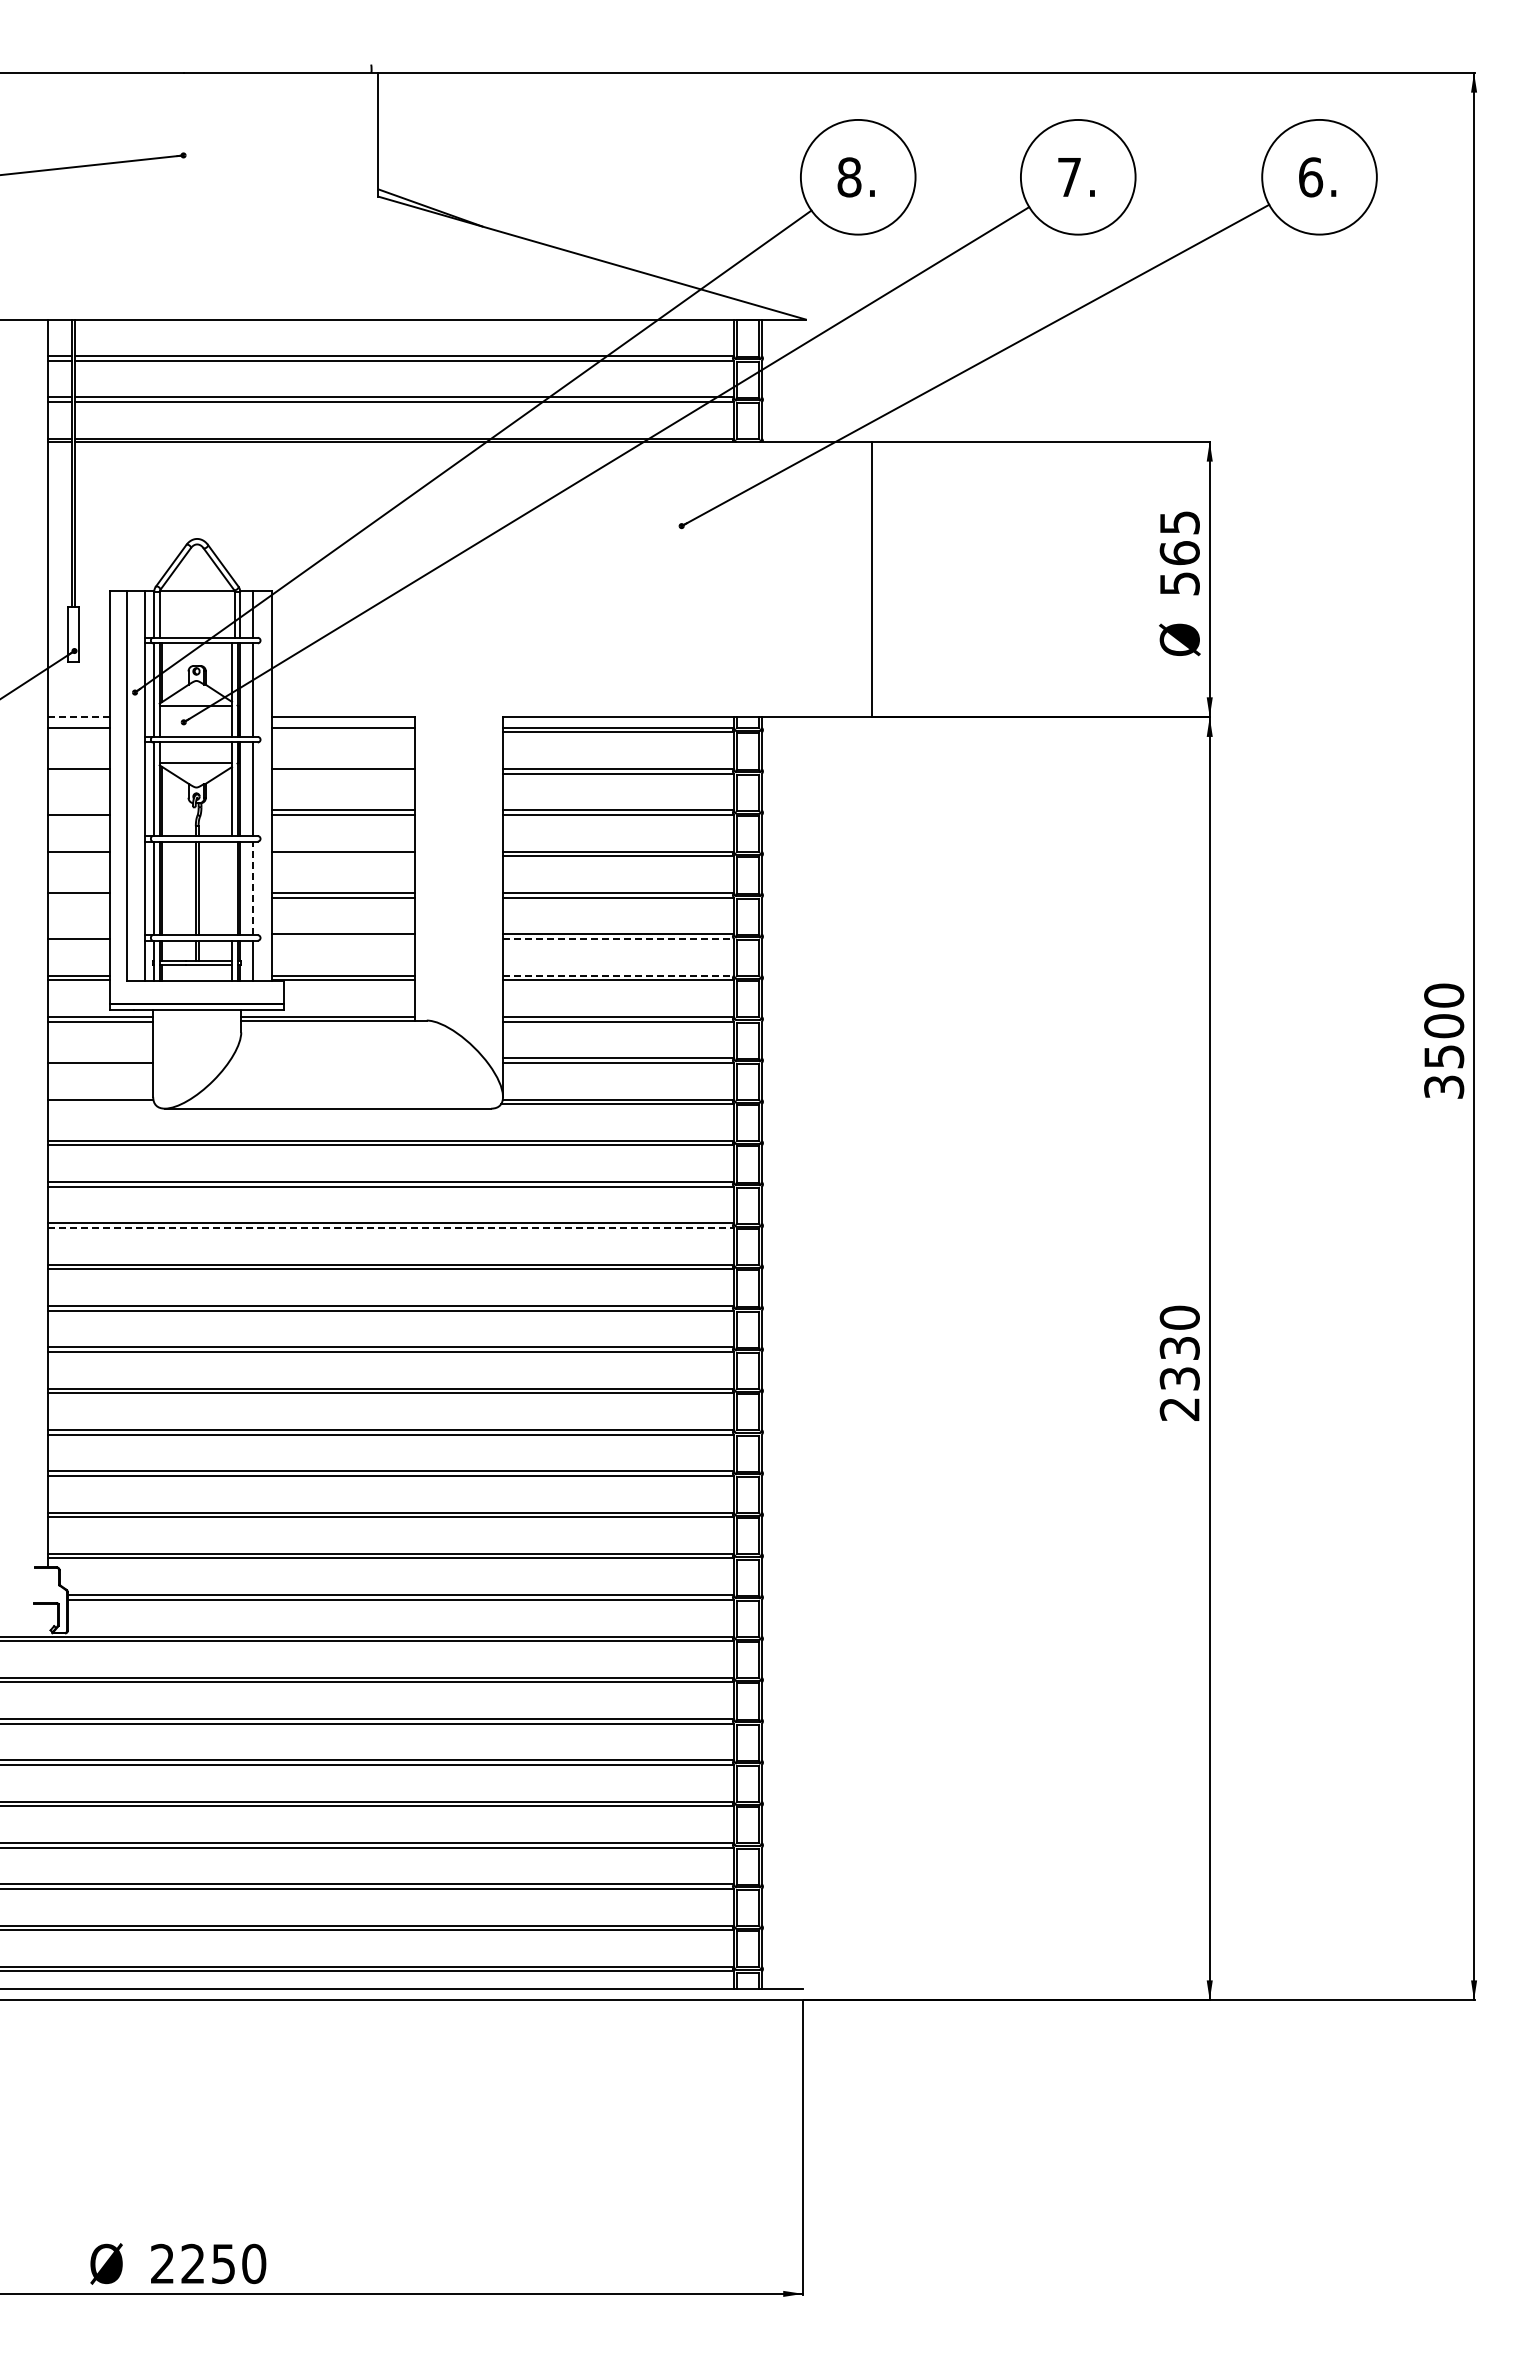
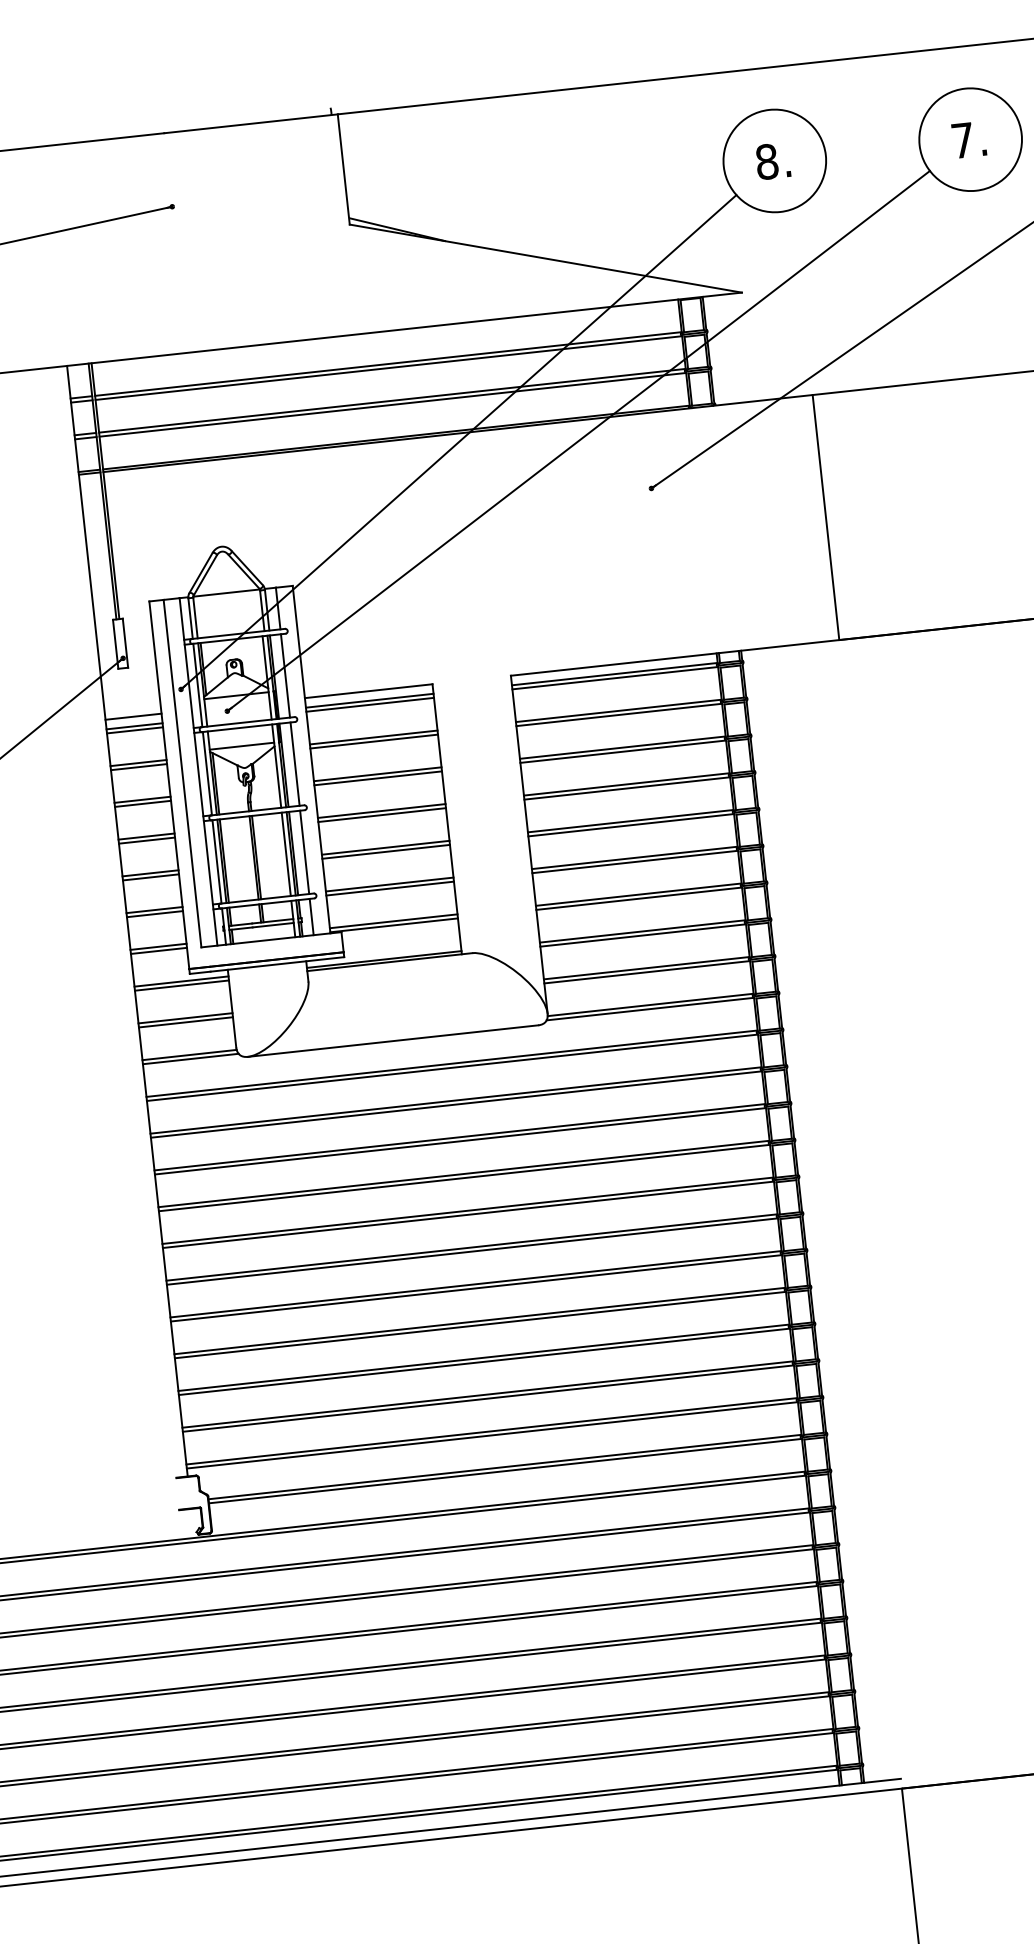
line: (79, 717) -> (134, 717), dashed -> solid
line: (78, 732) -> (134, 730), added
line: (342, 732) -> (369, 704), added
line: (78, 773) -> (138, 766), added
line: (342, 773) -> (373, 741), added
line: (78, 810) -> (142, 799), added
line: (78, 856) -> (146, 840), added
line: (342, 856) -> (381, 815), added
line: (232, 888) -> (286, 854), added
line: (252, 888) -> (304, 852), dashed -> solid
line: (78, 897) -> (150, 877), added
line: (78, 934) -> (154, 910), added
line: (342, 938) -> (389, 888), added
line: (618, 938) -> (635, 861), dashed -> solid
line: (618, 975) -> (638, 894), dashed -> solid
line: (100, 1058) -> (185, 1018), added
line: (101, 1104) -> (191, 1059), added
line: (391, 1228) -> (461, 1141), dashed -> solid

